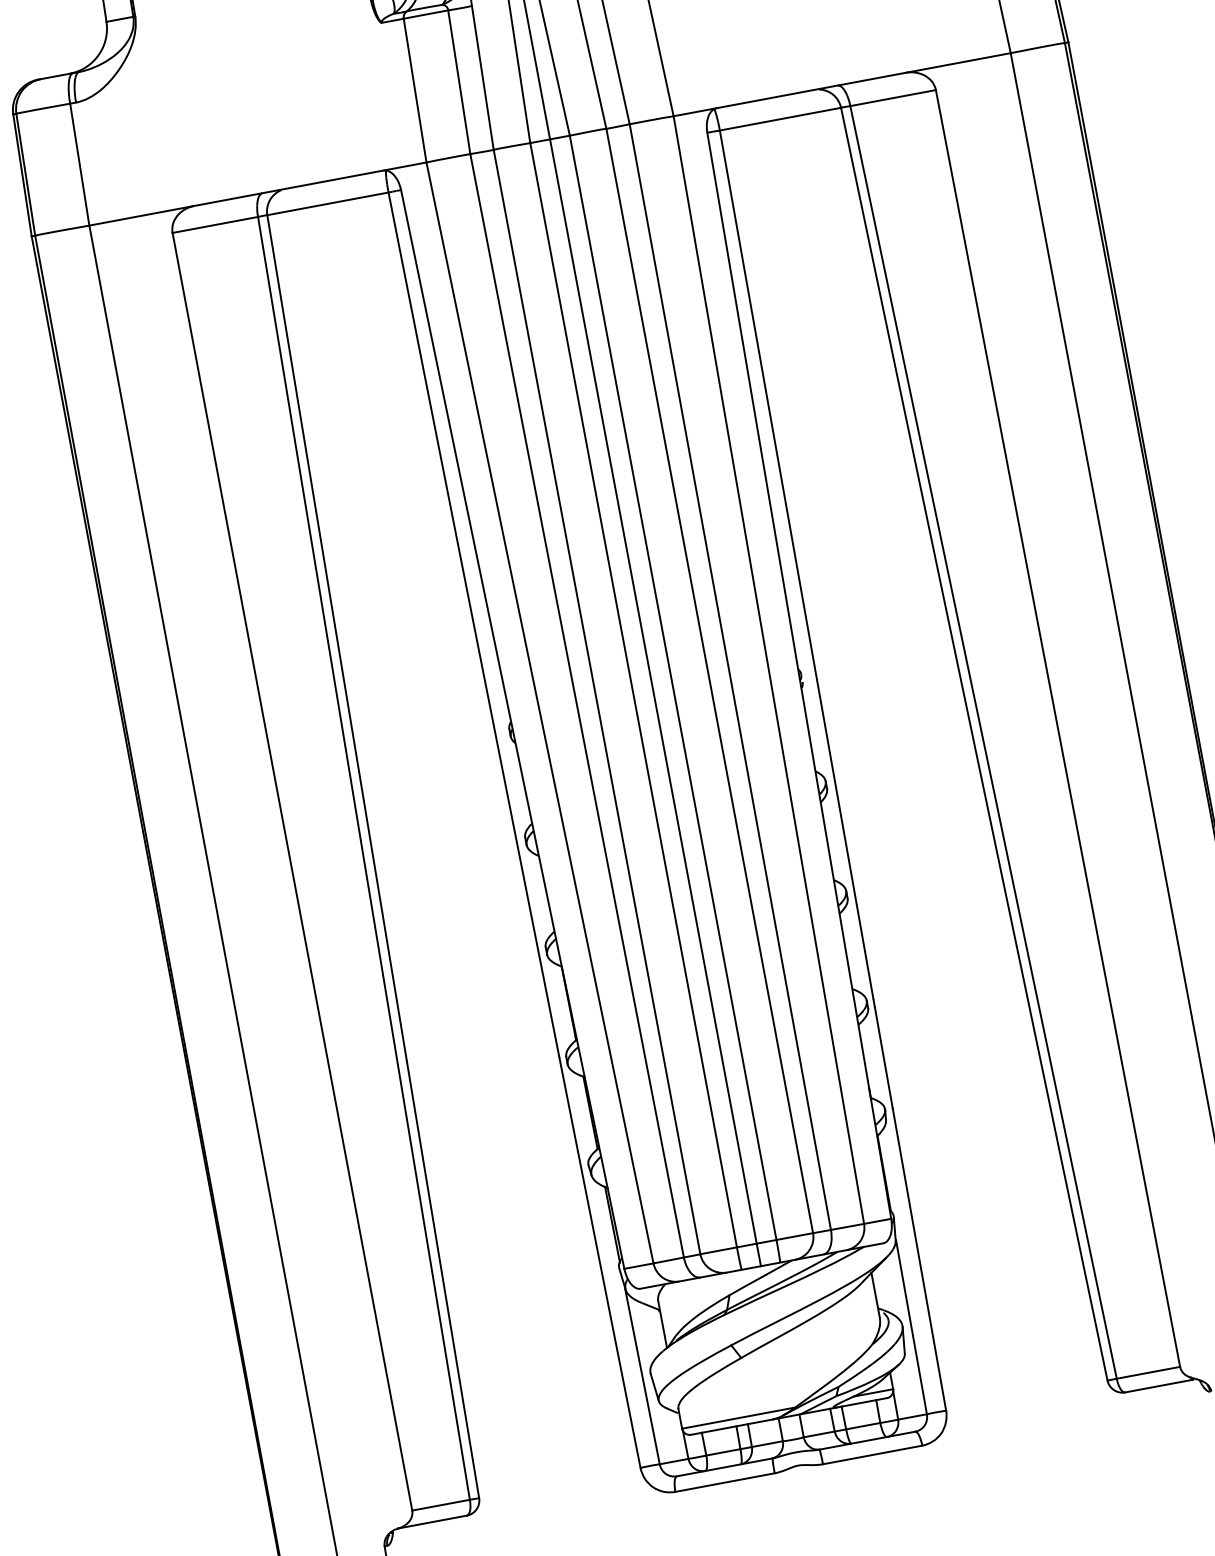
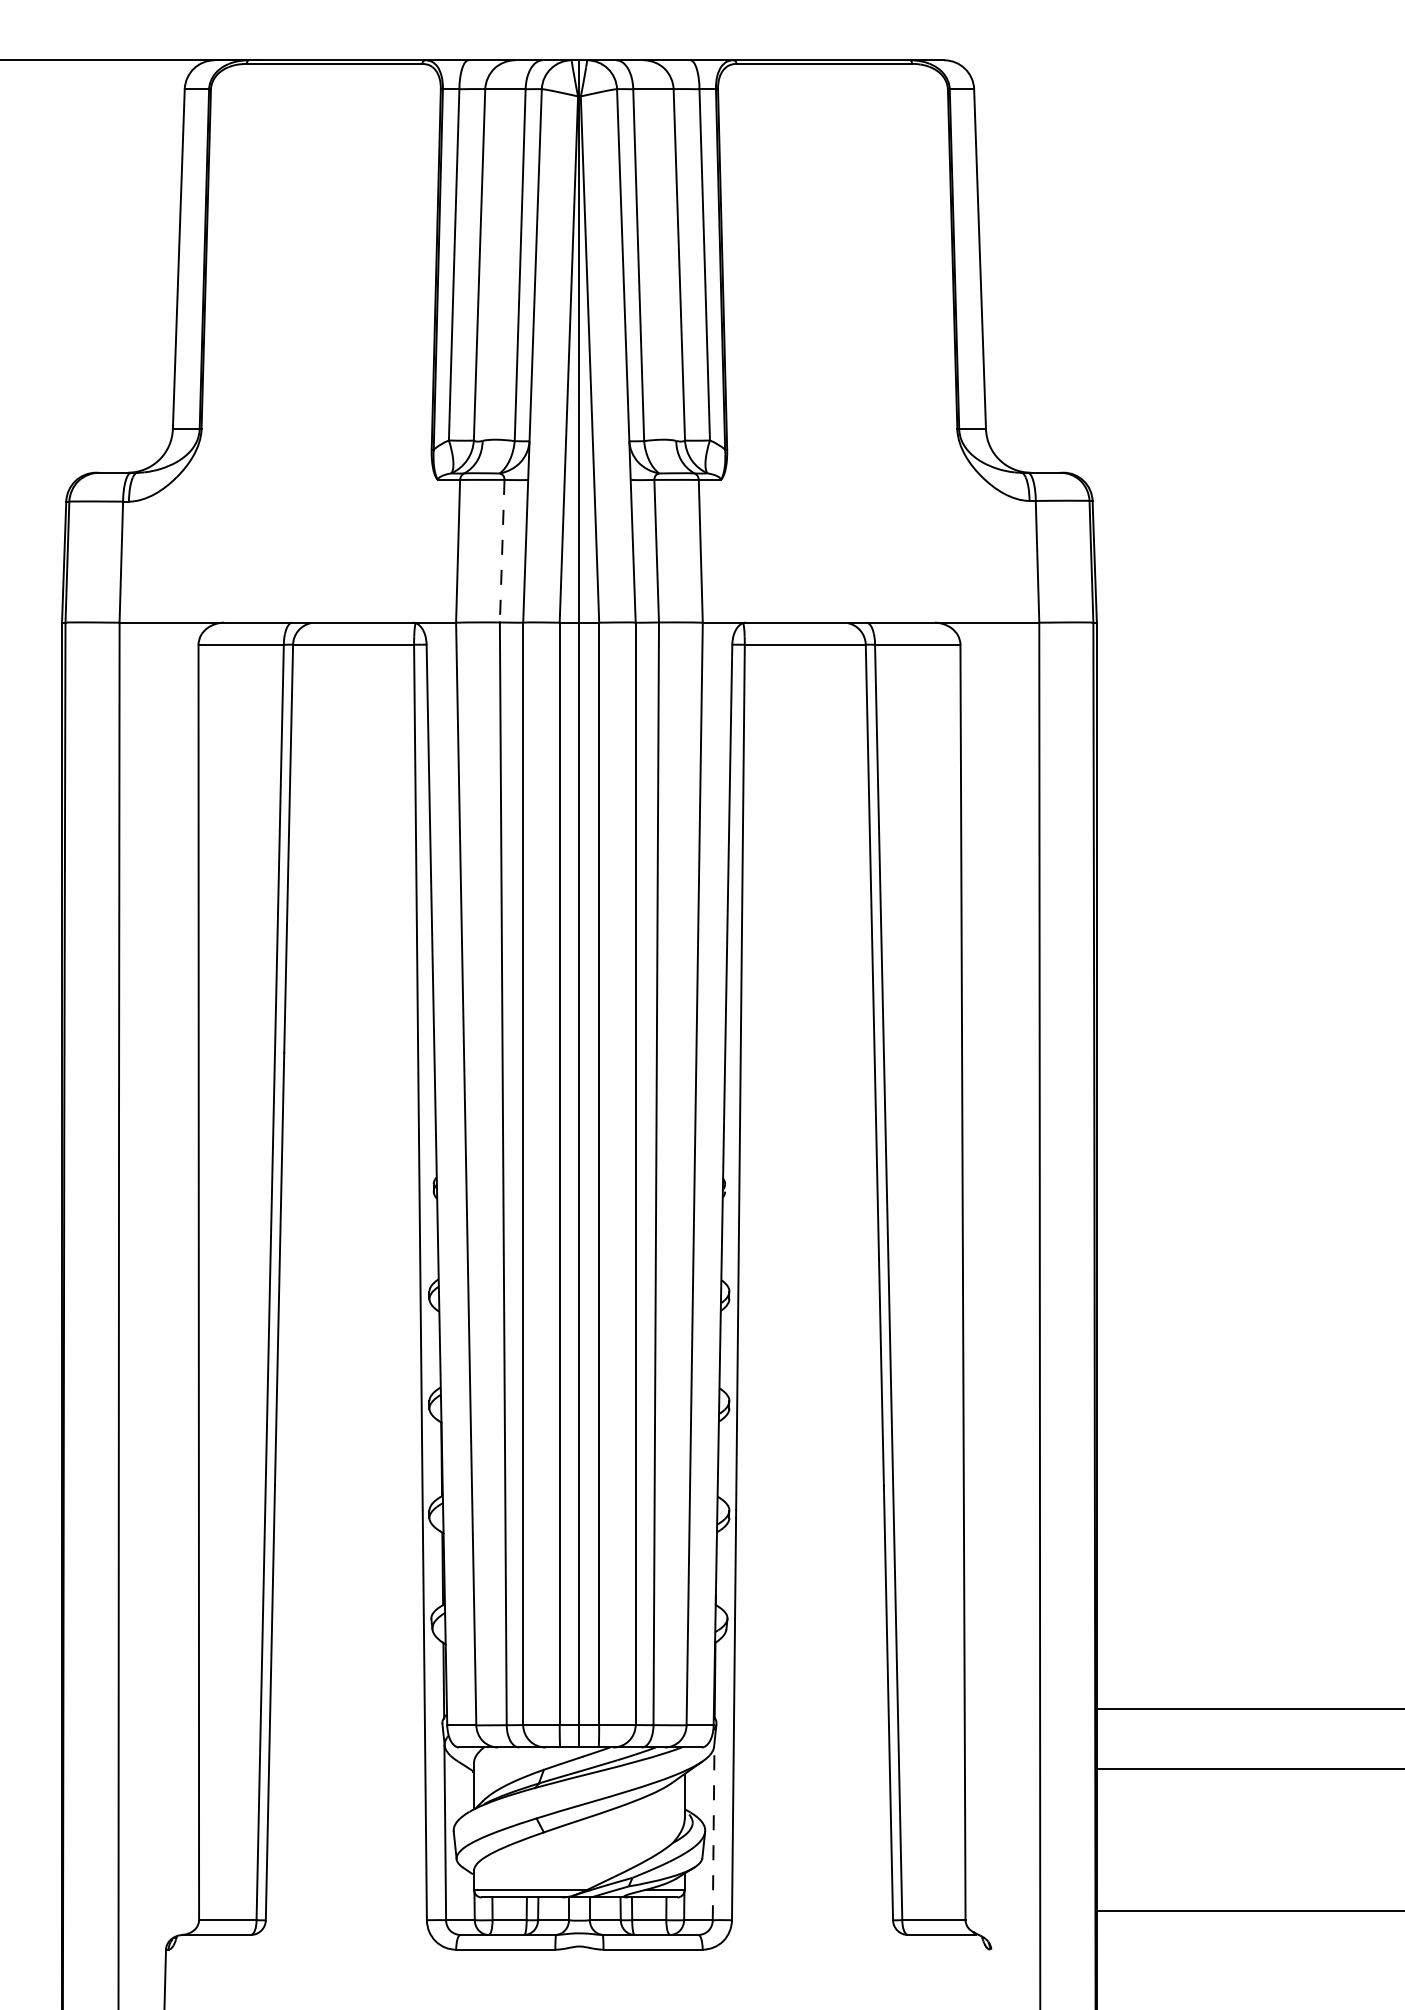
line: (459, 82) -> (502, 551), solid -> dashed
line: (911, 1327) -> (713, 1833), solid -> dashed

